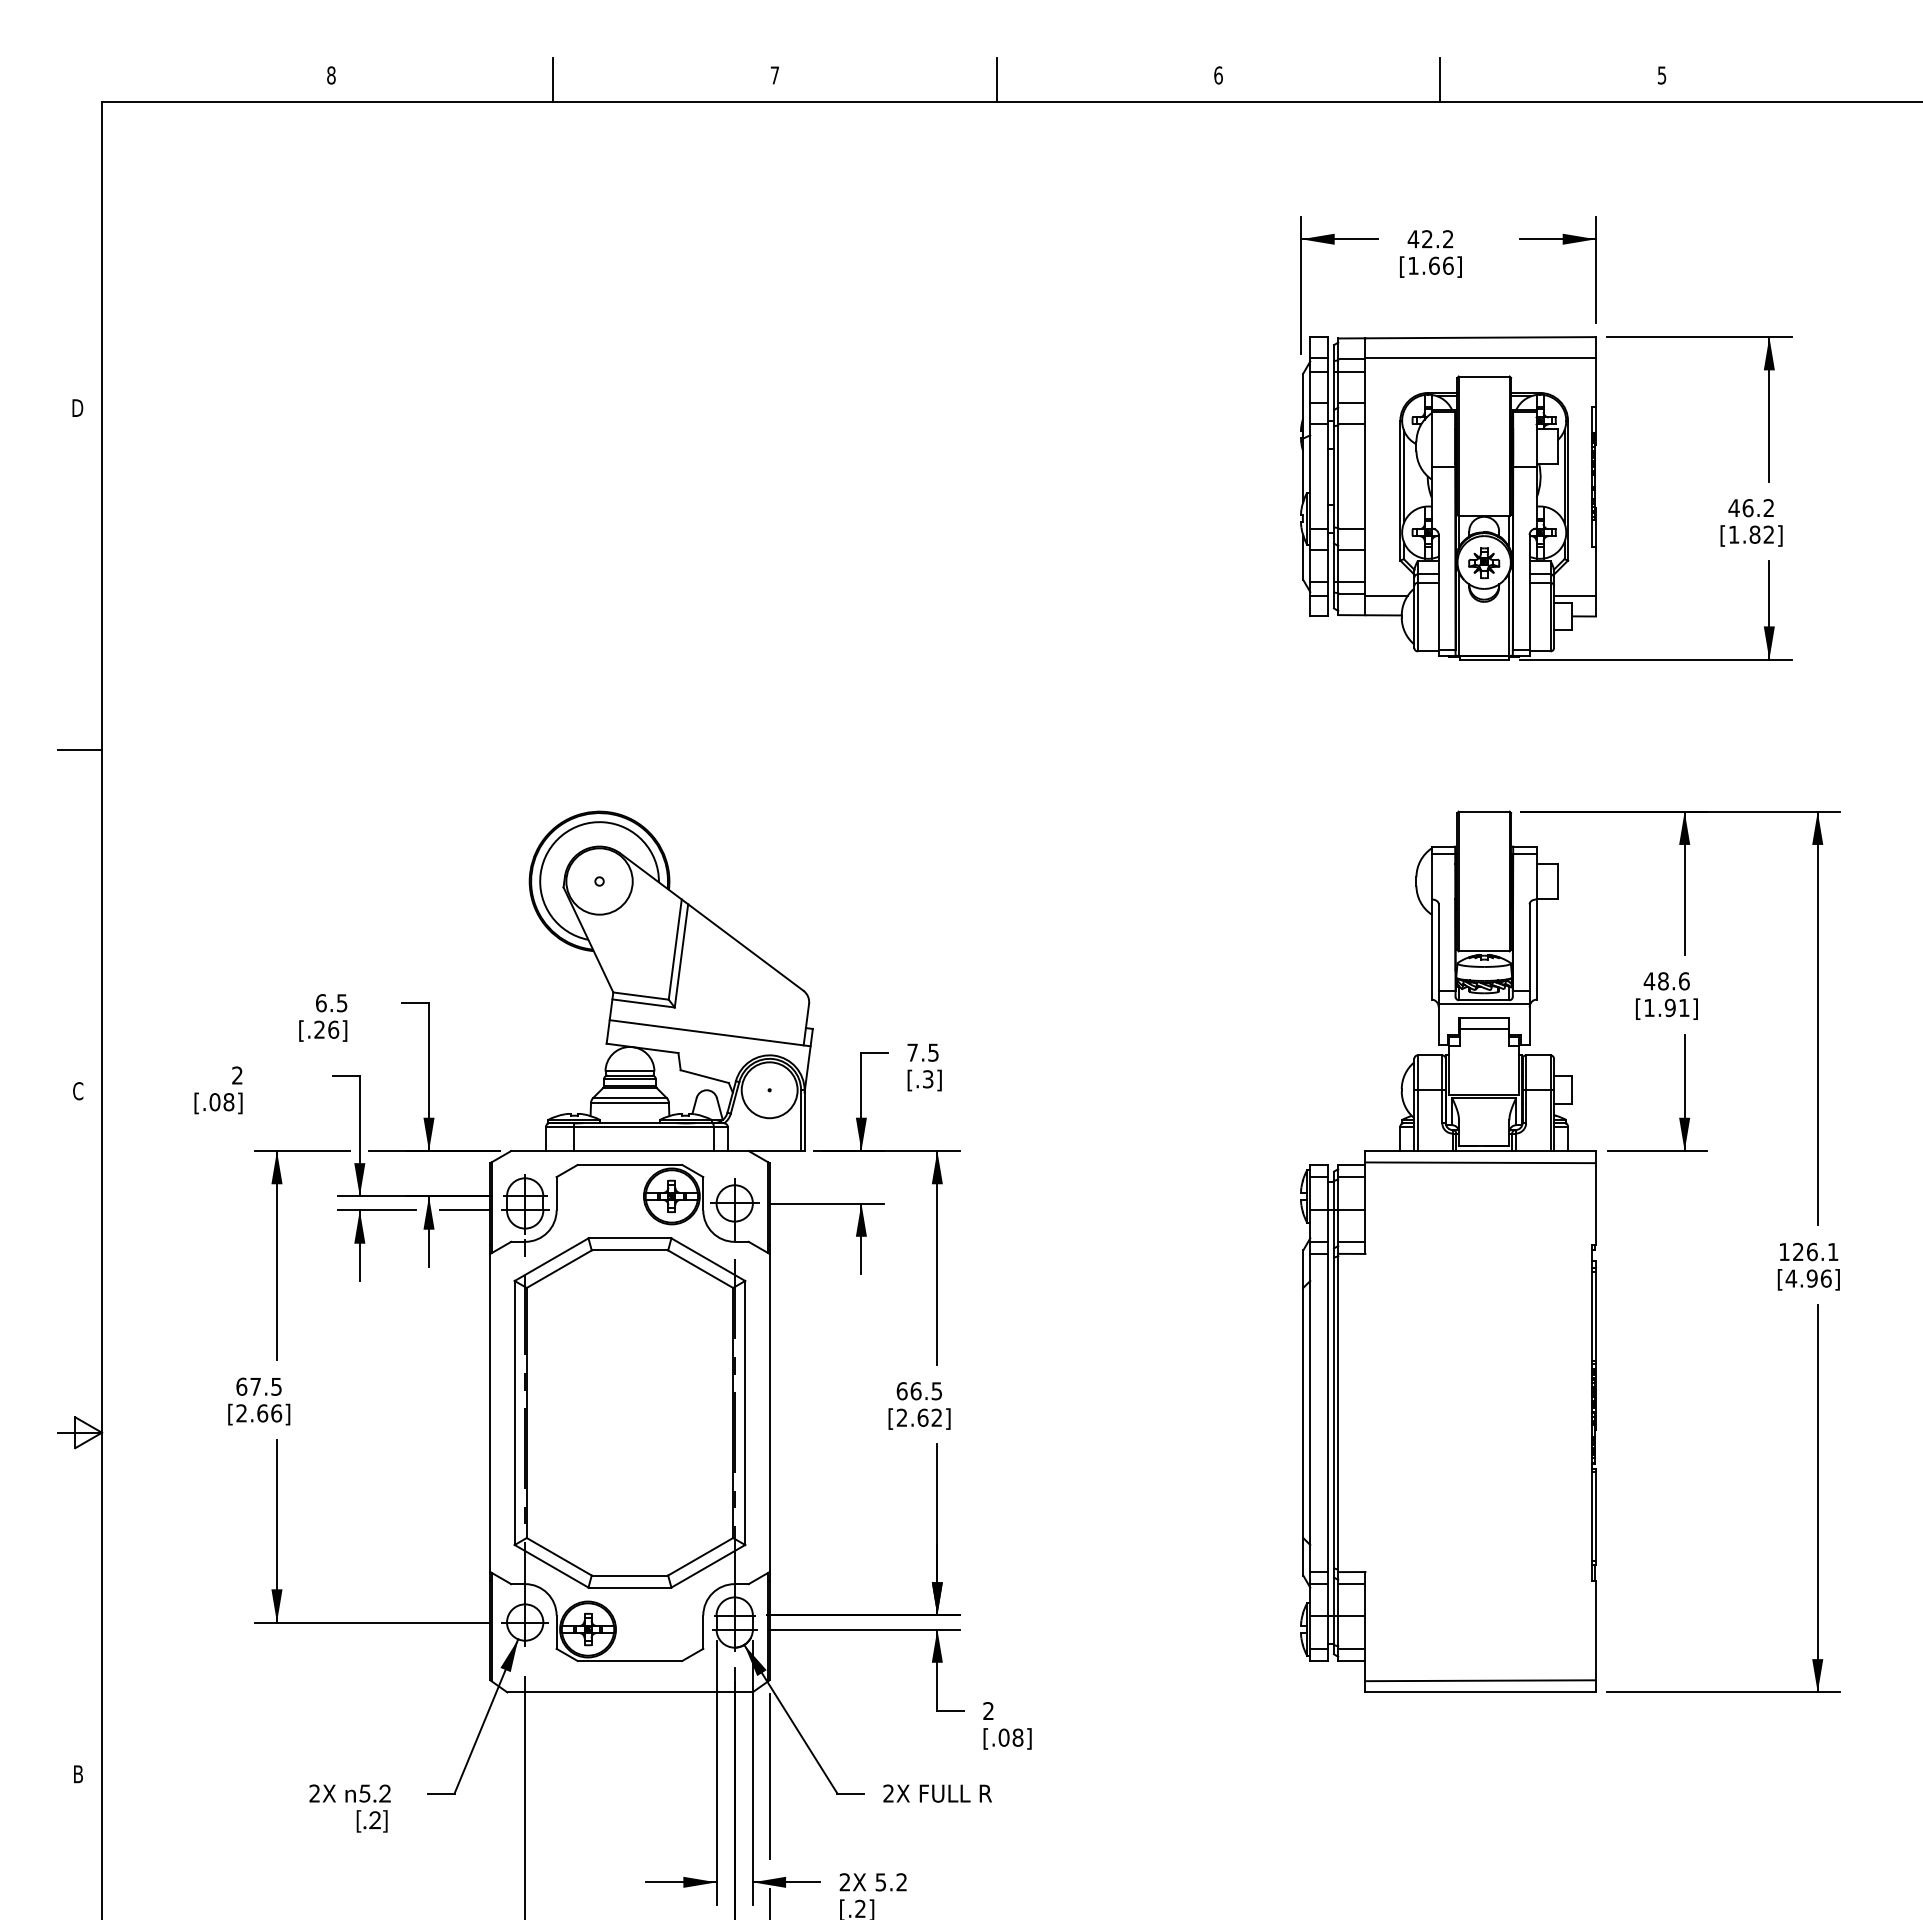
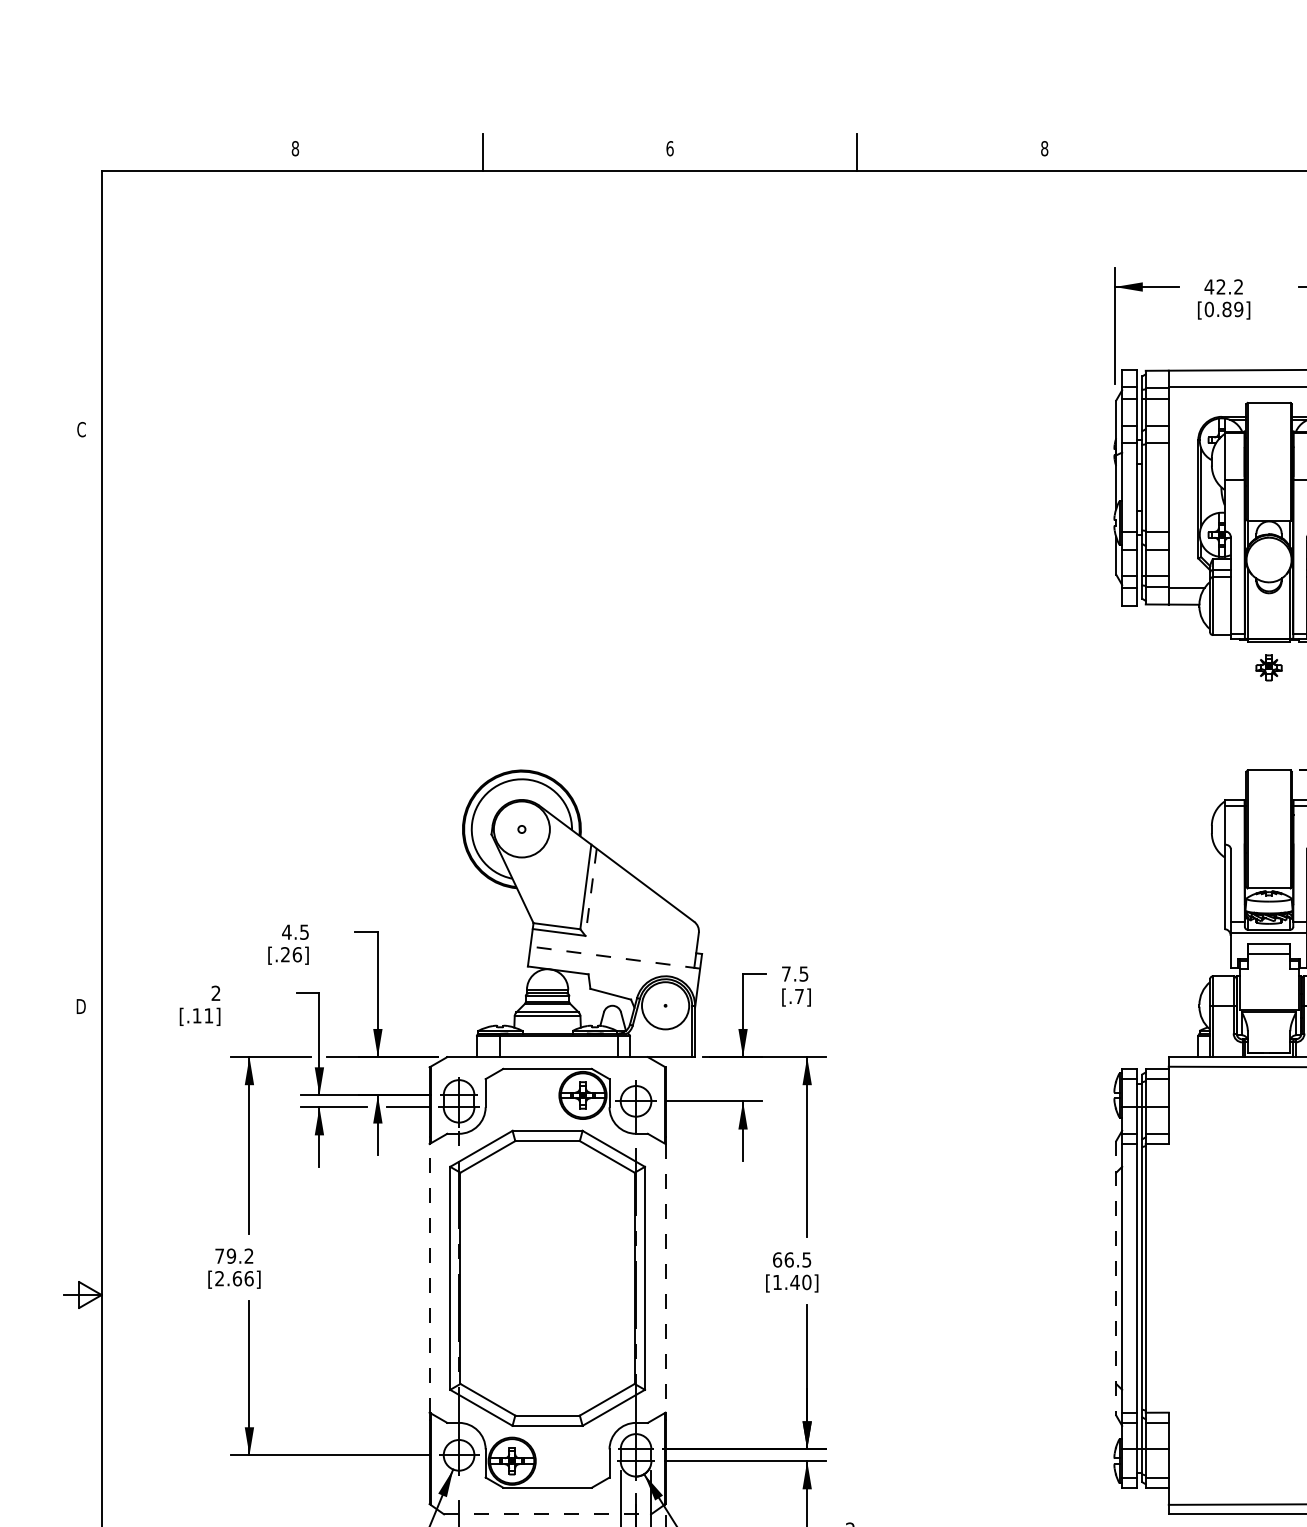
text: (774, 75) -> (669, 148), 7 -> 6
text: (1218, 75) -> (1044, 148), 6 -> 8
line: (1440, 79) -> (1232, 152), removed
text: (1430, 265) -> (1223, 309), [1.66] -> [0.89]
text: (77, 408) -> (80, 429), D -> C
part: (1484, 563) -> (1269, 668), moved
line: (79, 749) -> (82, 717), removed
line: (681, 956) -> (591, 892), solid -> dashed
text: (320, 1003) -> (286, 932), 6.5 -> 4.5
line: (709, 1033) -> (614, 957), solid -> dashed
text: (928, 1079) -> (799, 996), [.3] -> [.7]
text: (77, 1091) -> (80, 1006), C -> D
text: (221, 1102) -> (202, 1016), [.08] -> [.11]
text: (258, 1386) -> (233, 1255), 67.5 -> 79.2
line: (490, 1412) -> (429, 1277), solid -> dashed
line: (1303, 1412) -> (1116, 1277), solid -> dashed
line: (769, 1413) -> (665, 1278), solid -> dashed
text: (919, 1417) -> (792, 1282), [2.62] -> [1.40]
line: (629, 1692) -> (547, 1514), solid -> dashed

